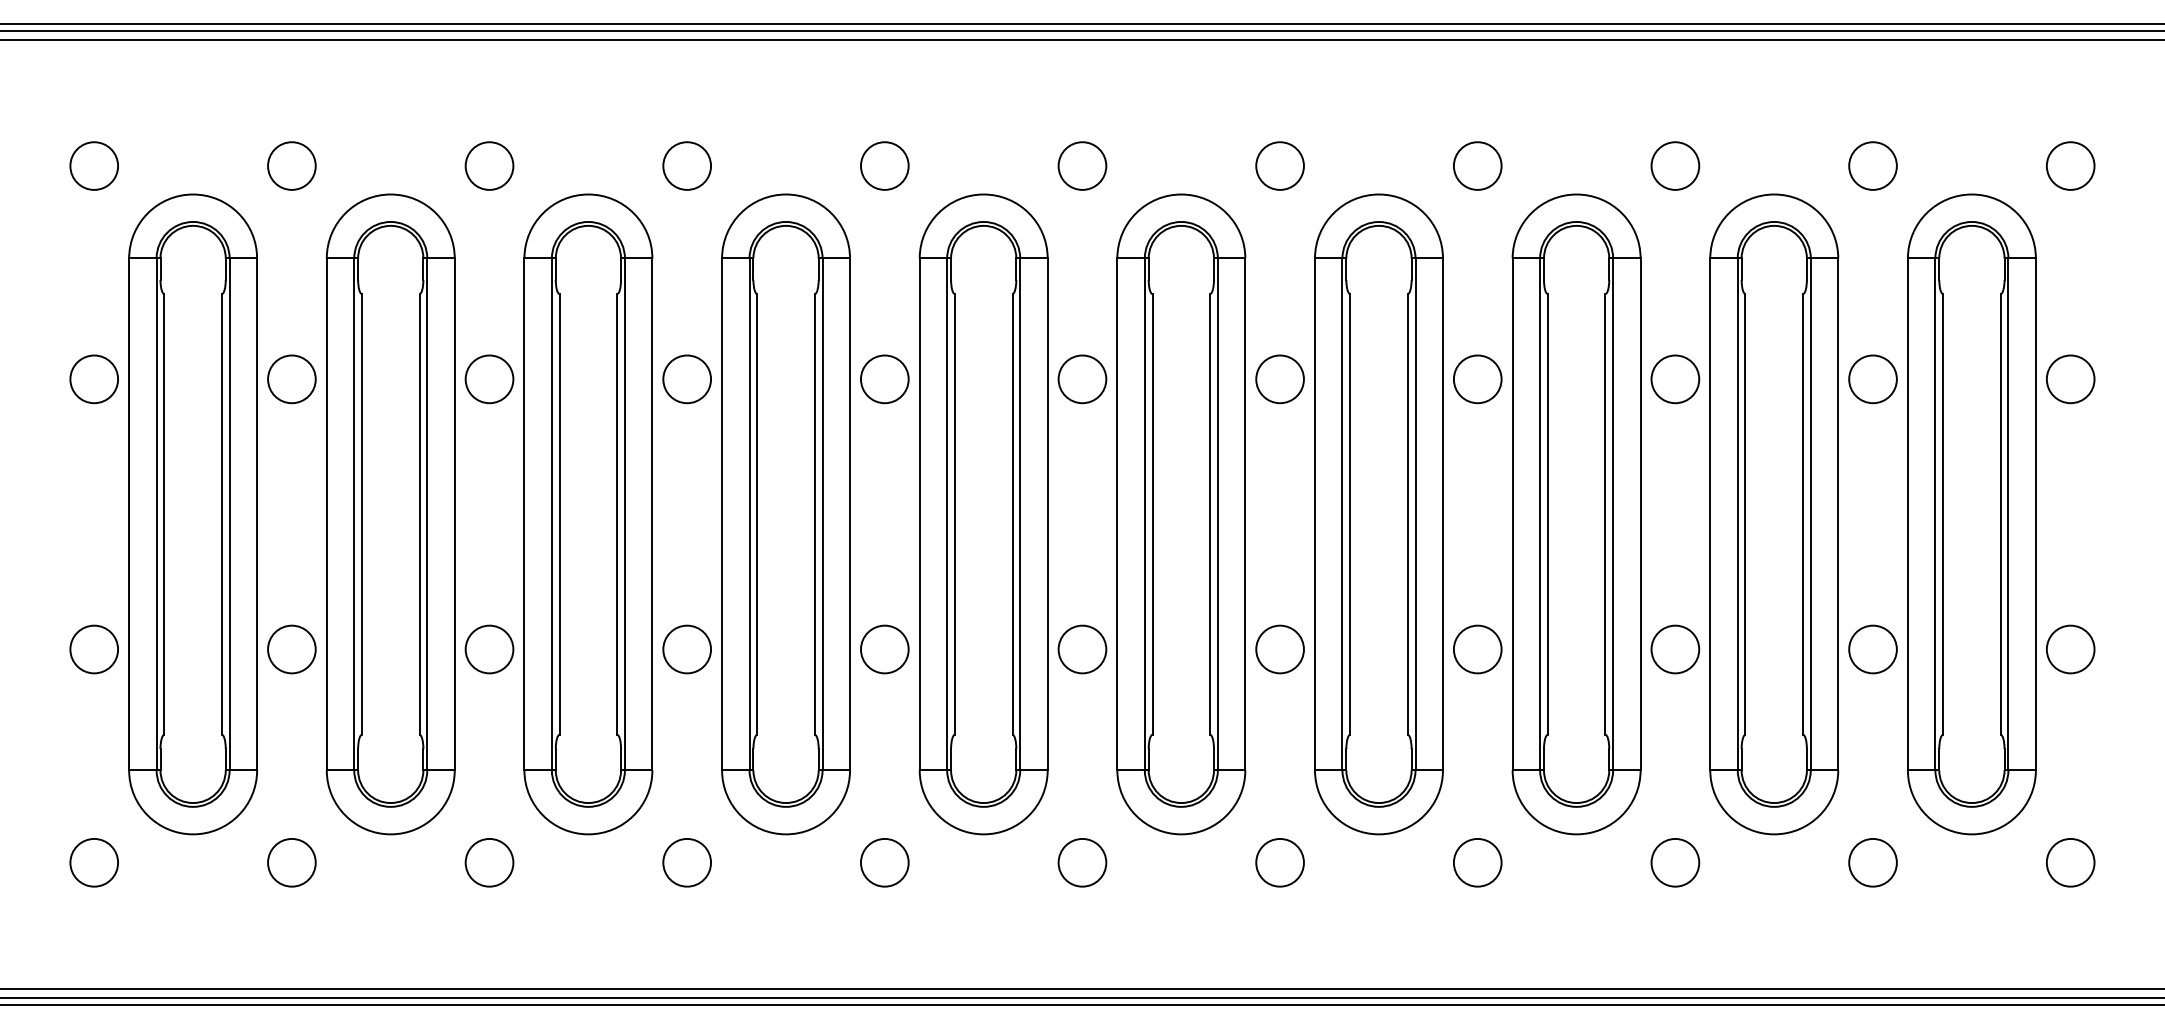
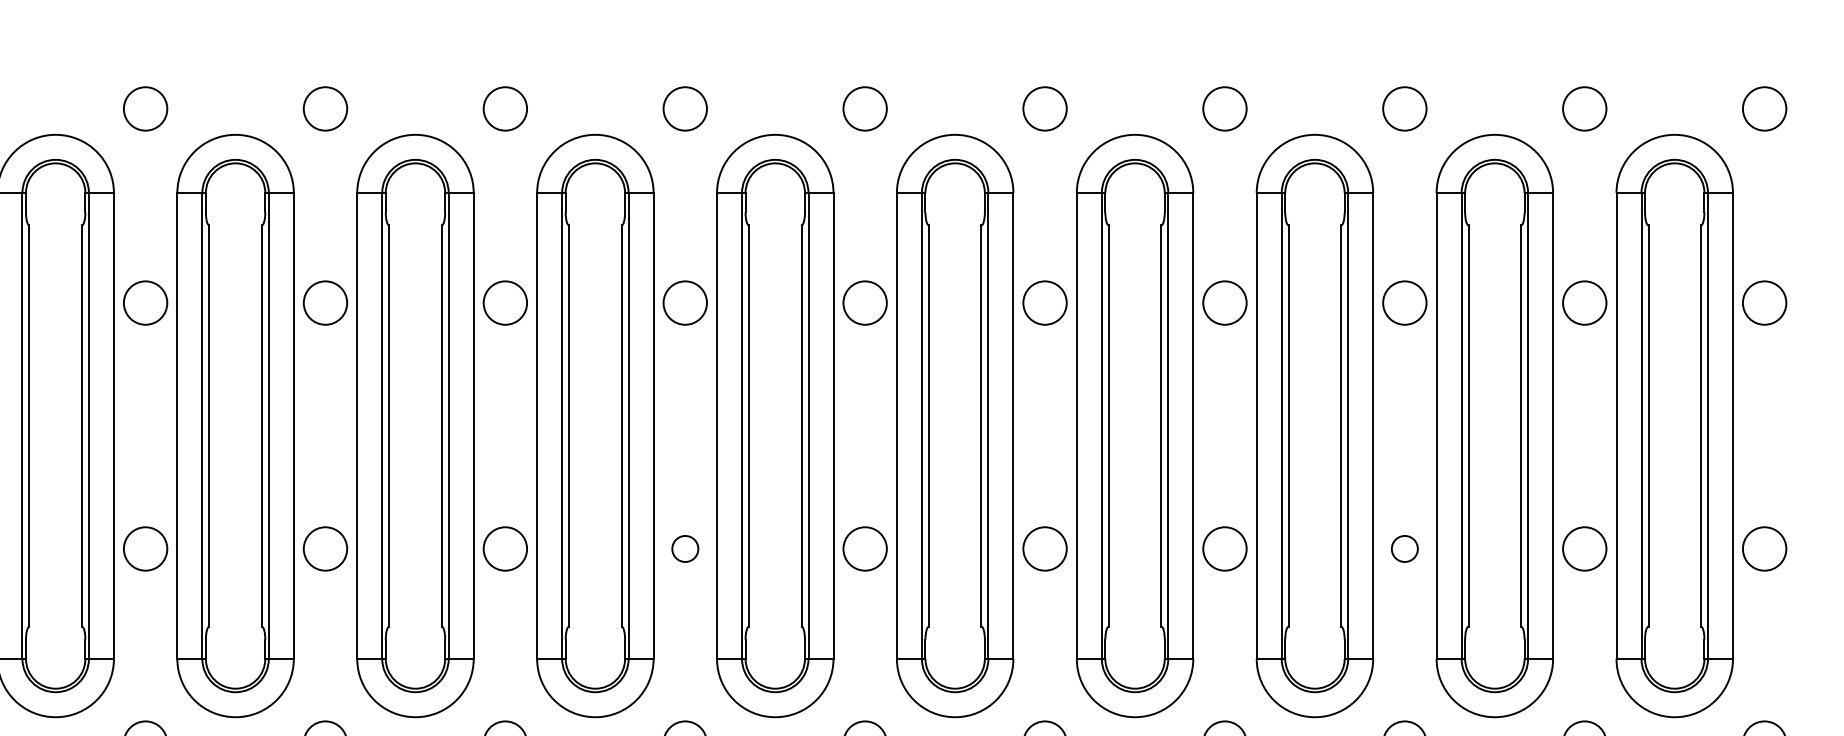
circle: (884, 649) -> (684, 548), size x0.6
circle: (1675, 649) -> (1404, 548), size x0.6

